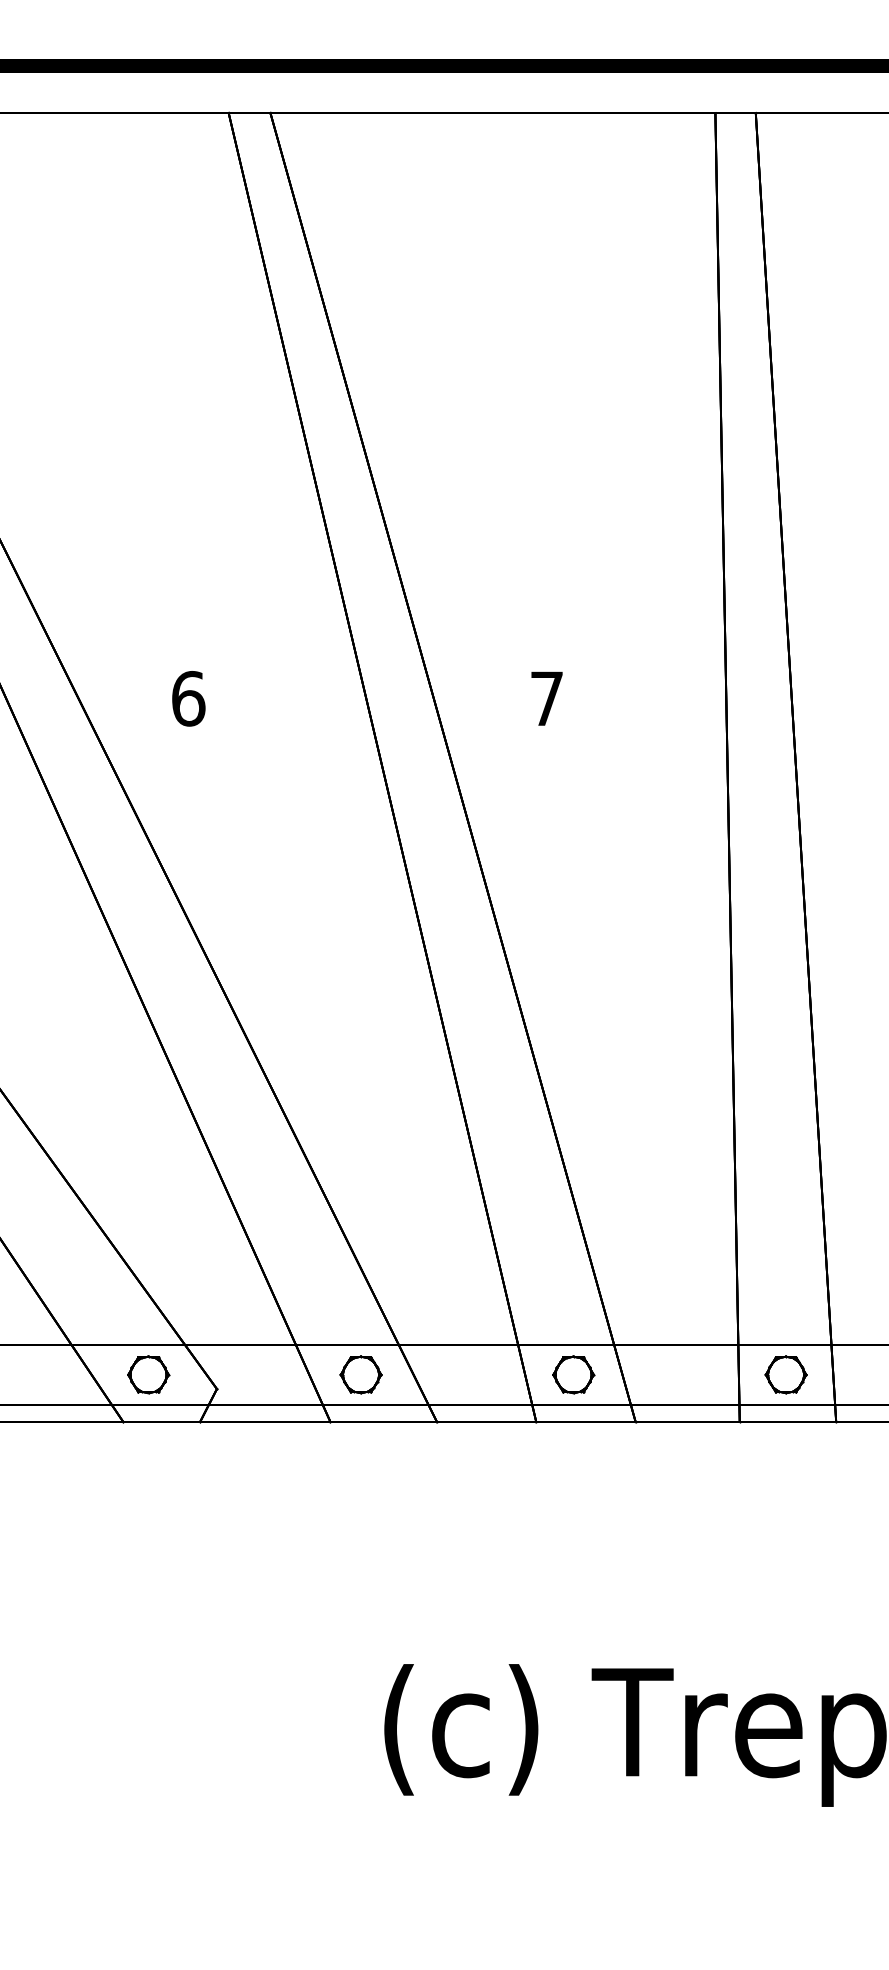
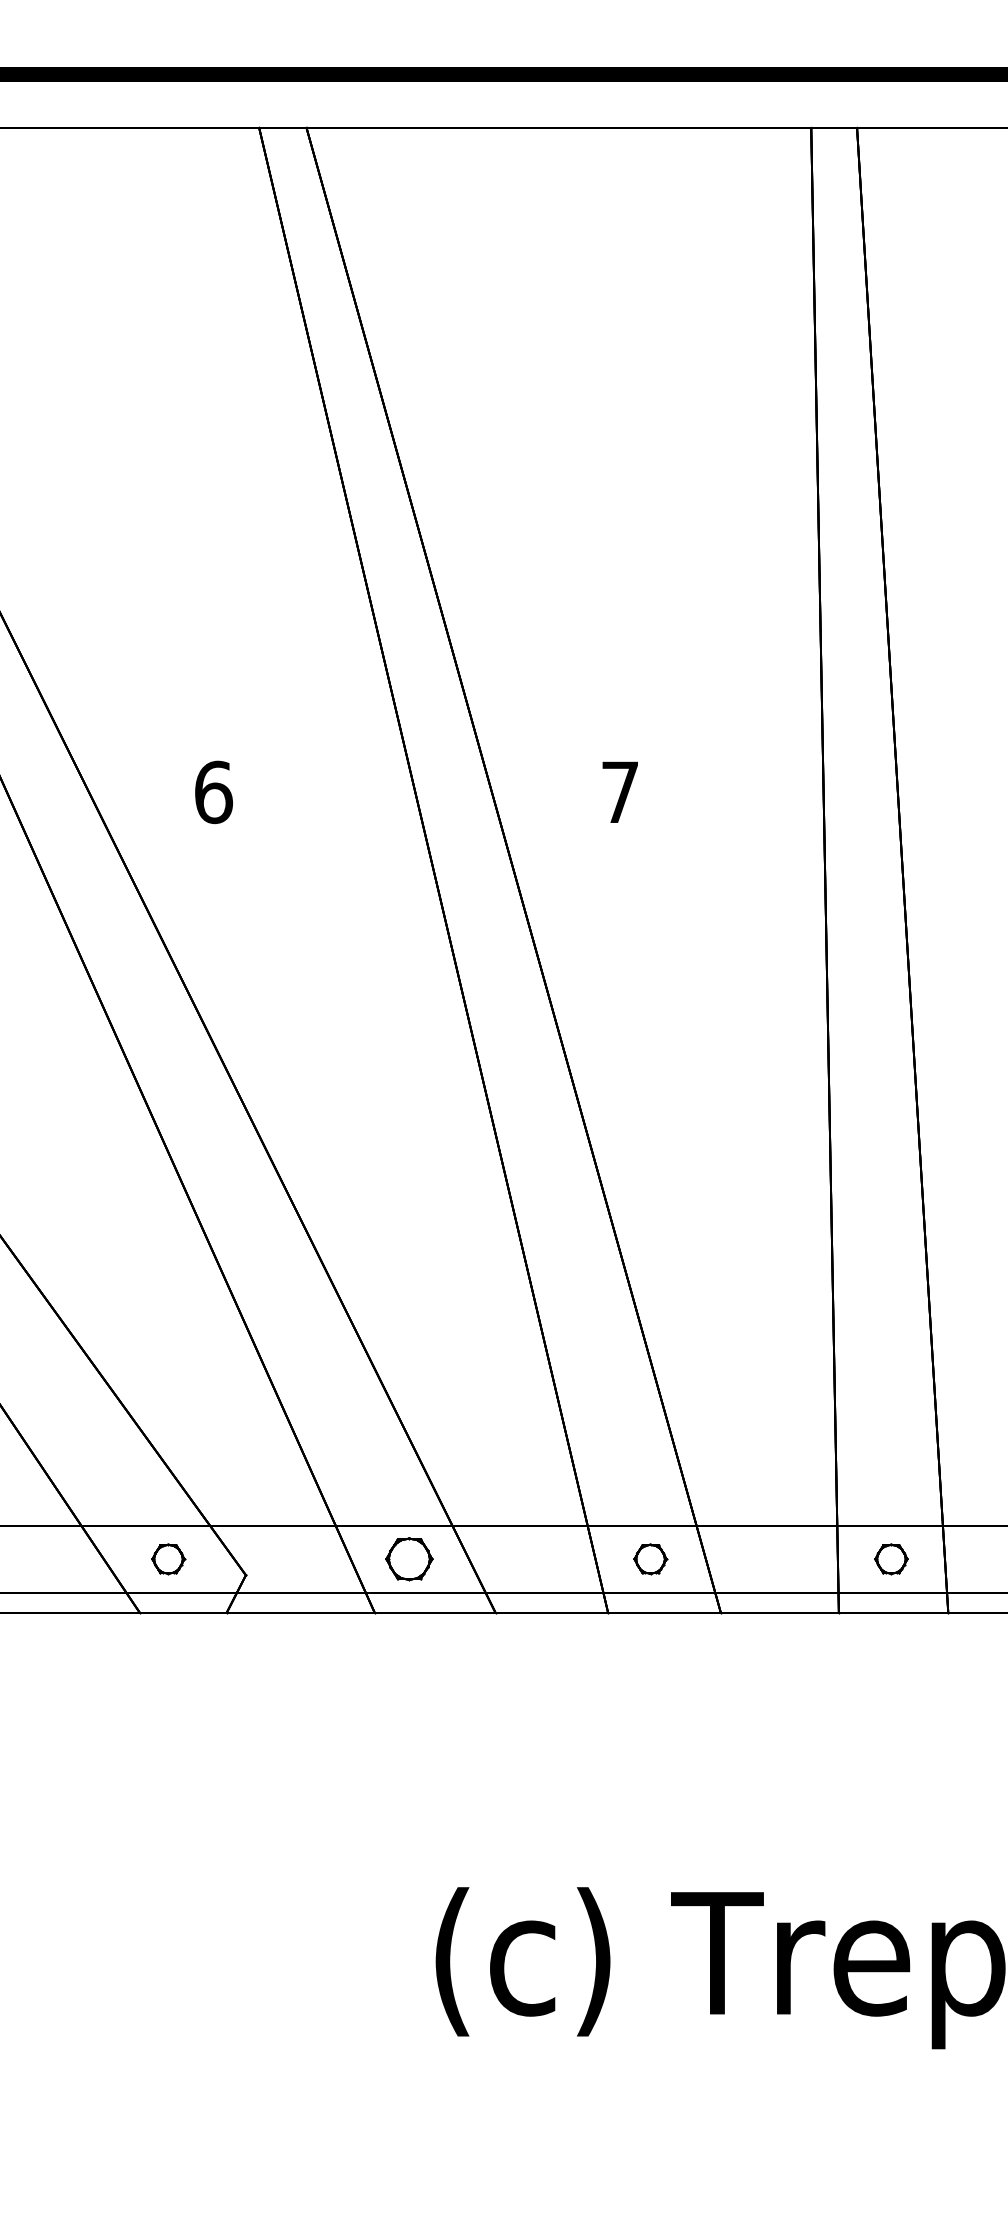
part: (148, 1374) -> (168, 1558), size x0.7
part: (573, 1374) -> (650, 1558), size x0.7
part: (785, 1374) -> (890, 1558), size x0.7

